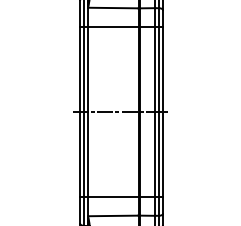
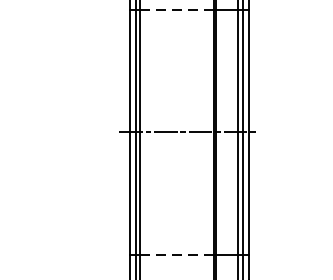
line: (112, 27) -> (176, 10), solid -> dashed
line: (113, 196) -> (177, 254), solid -> dashed

